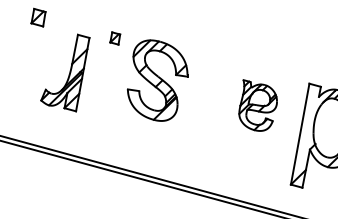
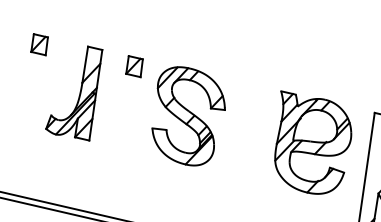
part: (115, 38) -> (134, 66), size x1.43
part: (65, 72) -> (74, 93), moved
part: (257, 105) -> (312, 142), size x1.67

